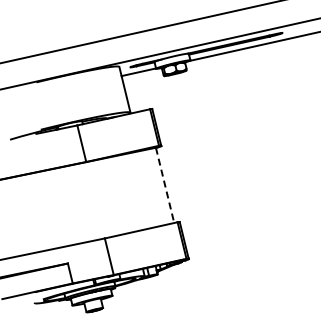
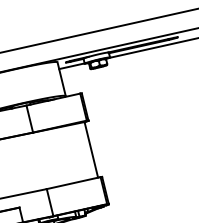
line: (165, 185) -> (91, 149), dashed -> solid

